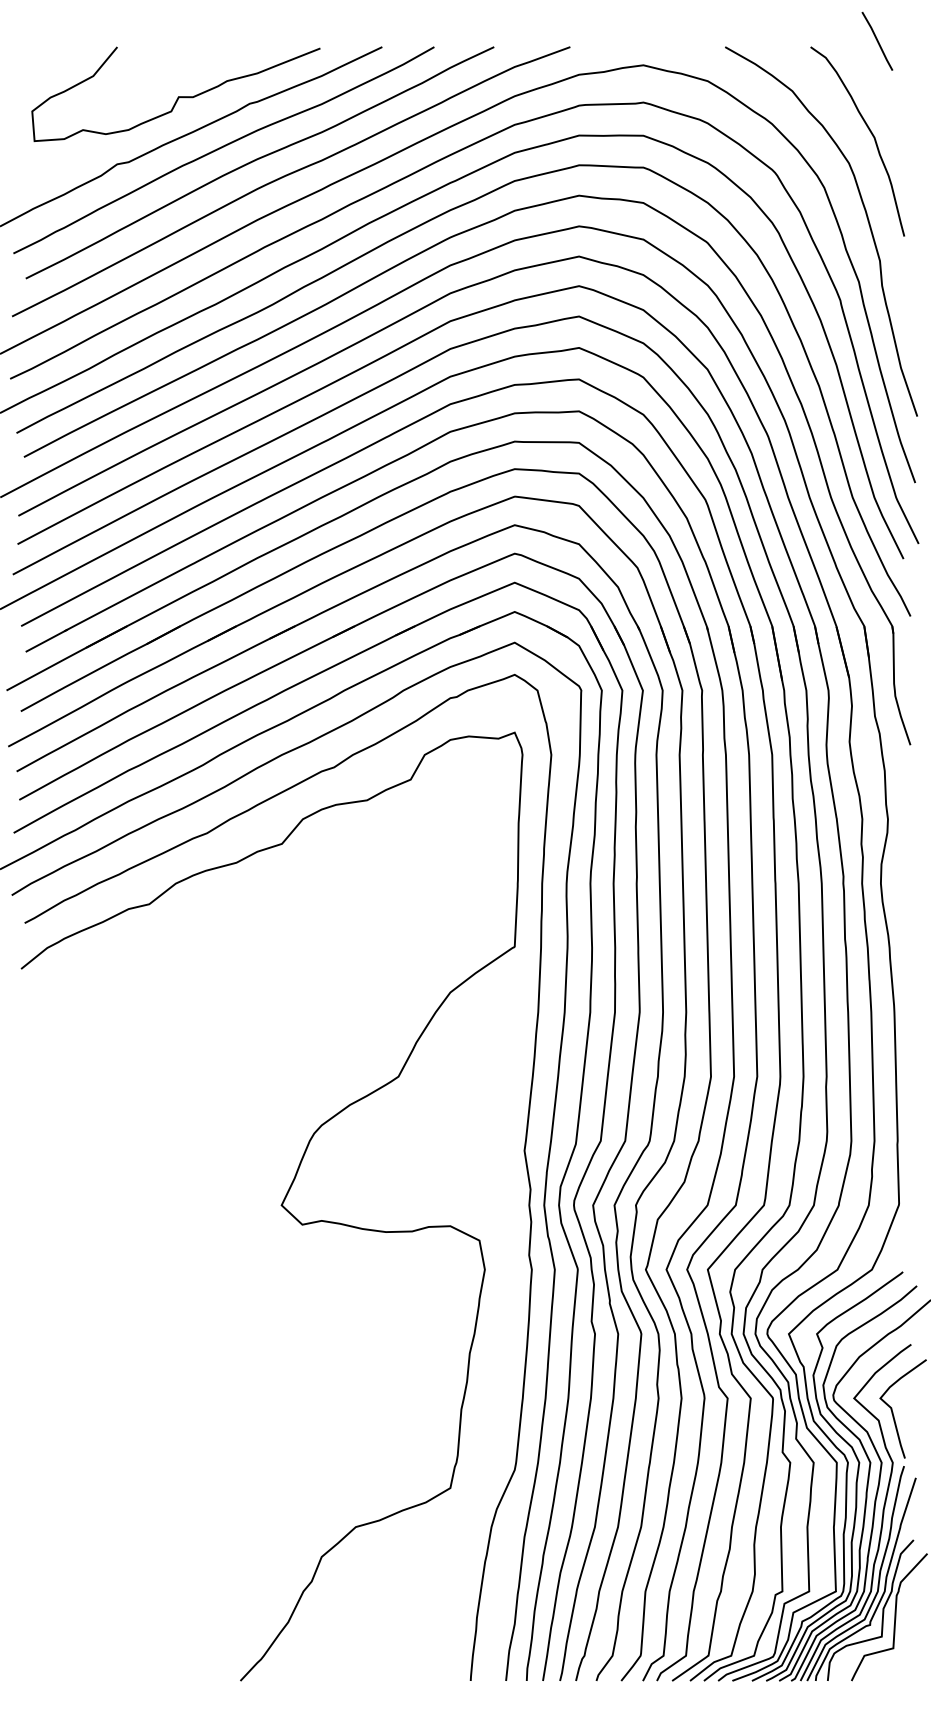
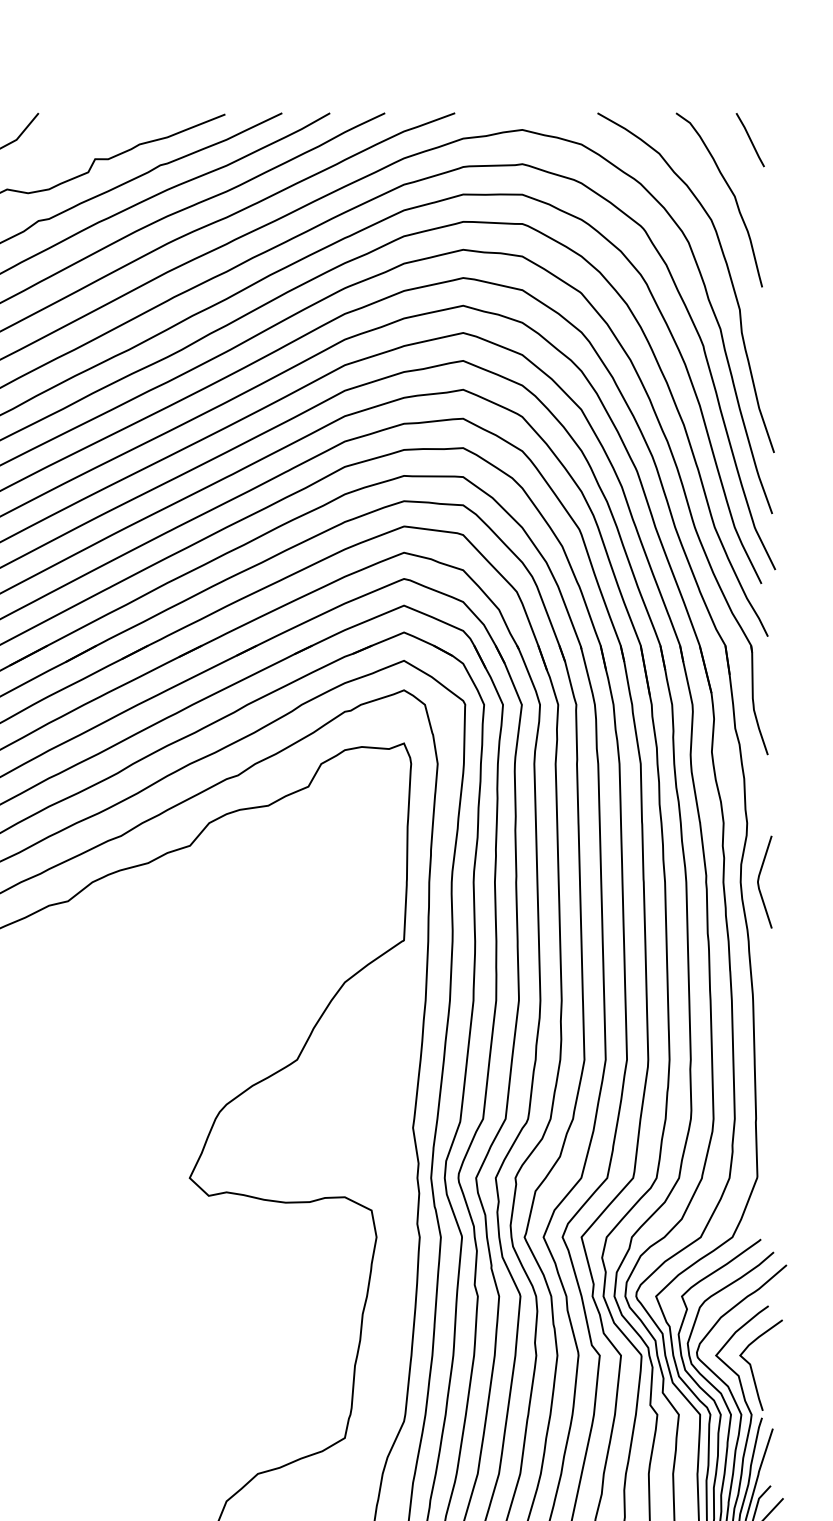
line: (877, 40) -> (750, 139), moved
curve: (901, 880) -> (759, 879), added

